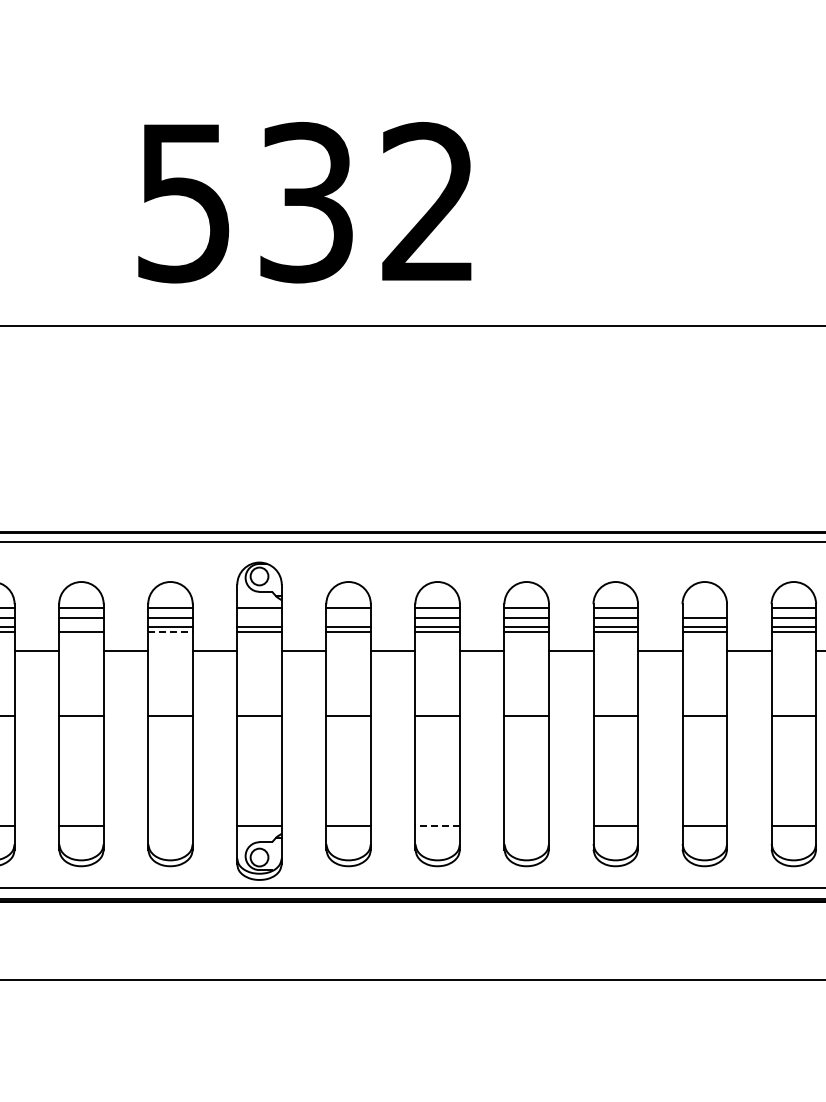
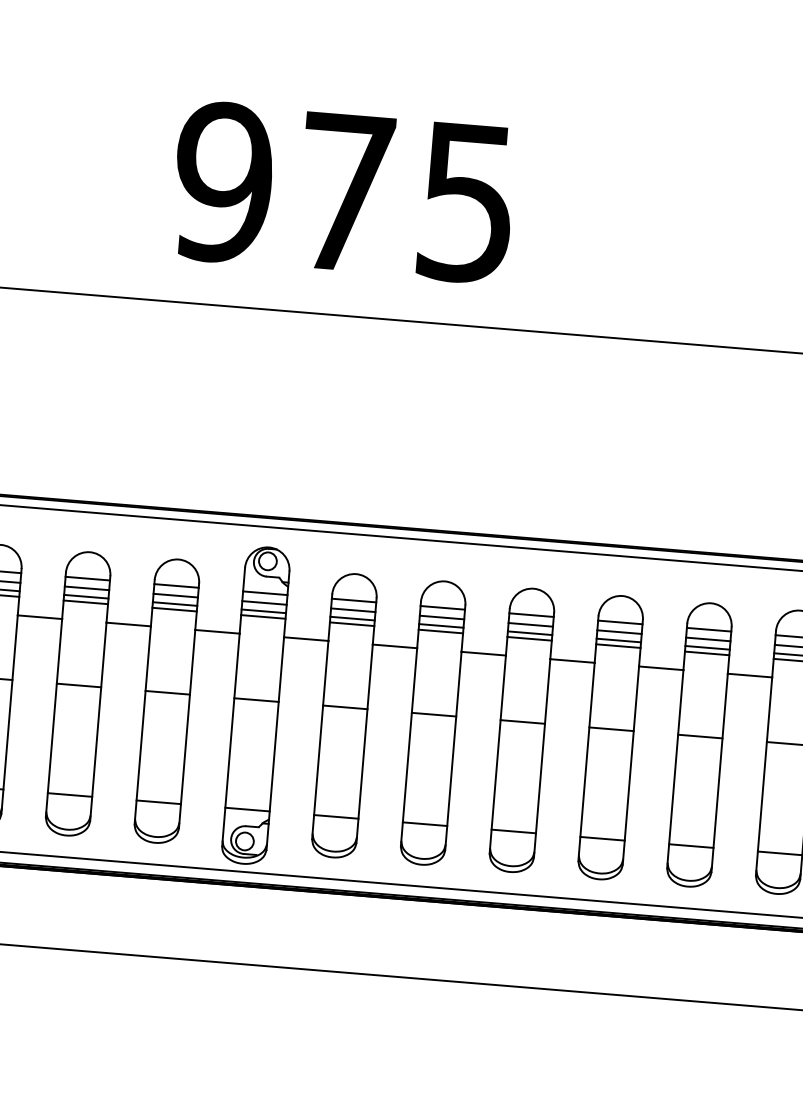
text: (304, 202) -> (343, 192), 532 -> 975
line: (704, 608) -> (708, 629), added
line: (259, 618) -> (264, 603), added
line: (348, 618) -> (353, 610), added
line: (81, 626) -> (86, 596), added
line: (170, 632) -> (174, 609), dashed -> solid
line: (170, 825) -> (158, 802), added
line: (437, 825) -> (424, 824), dashed -> solid
line: (526, 825) -> (513, 831), added

